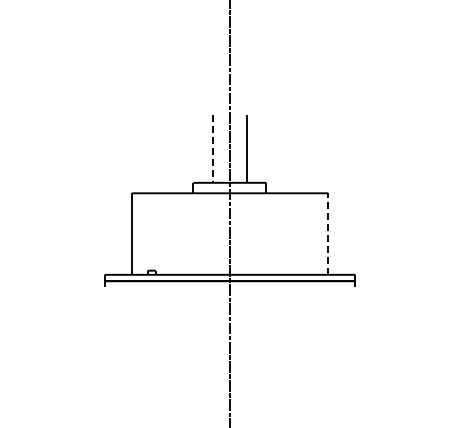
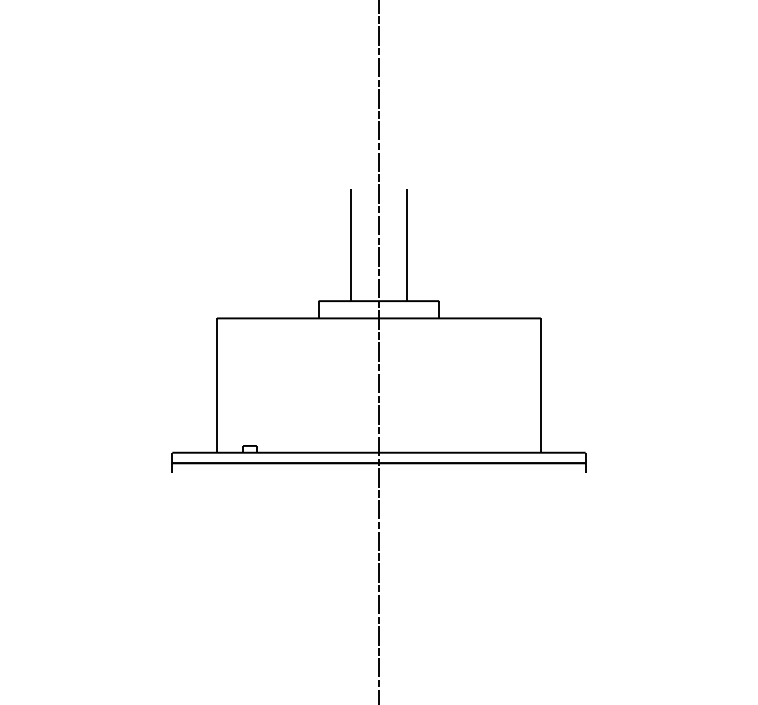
line: (213, 148) -> (351, 244), dashed -> solid
line: (328, 234) -> (541, 386), dashed -> solid

